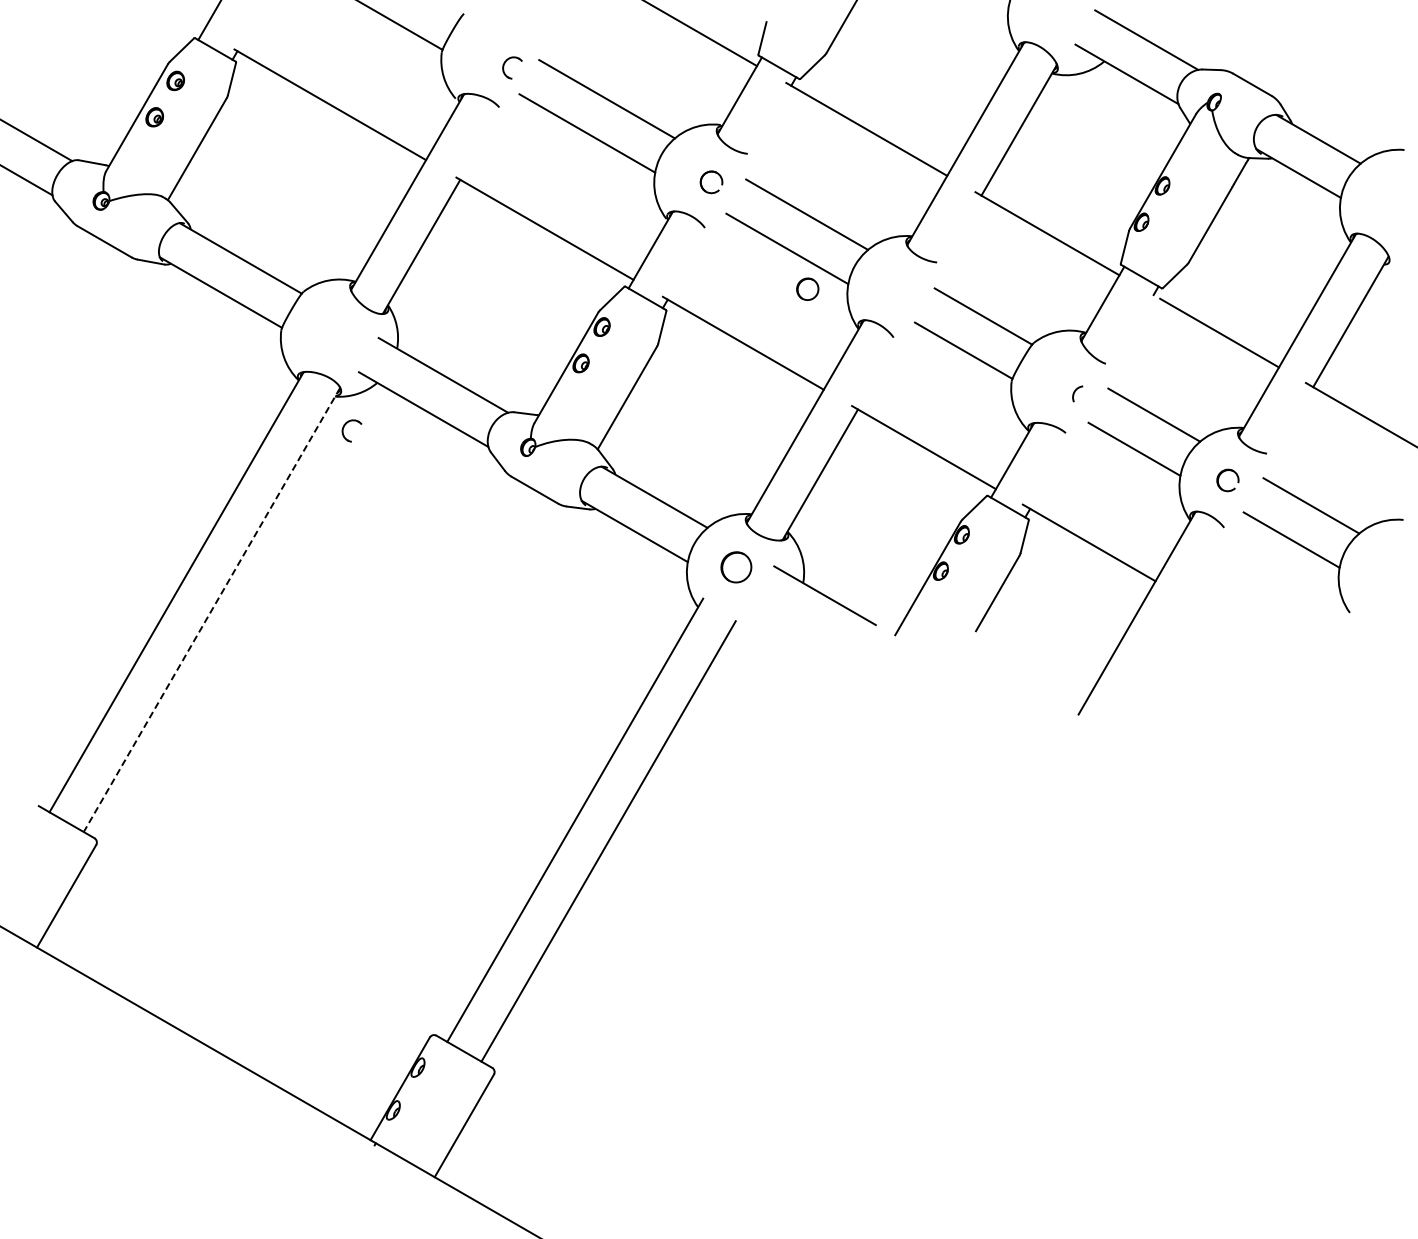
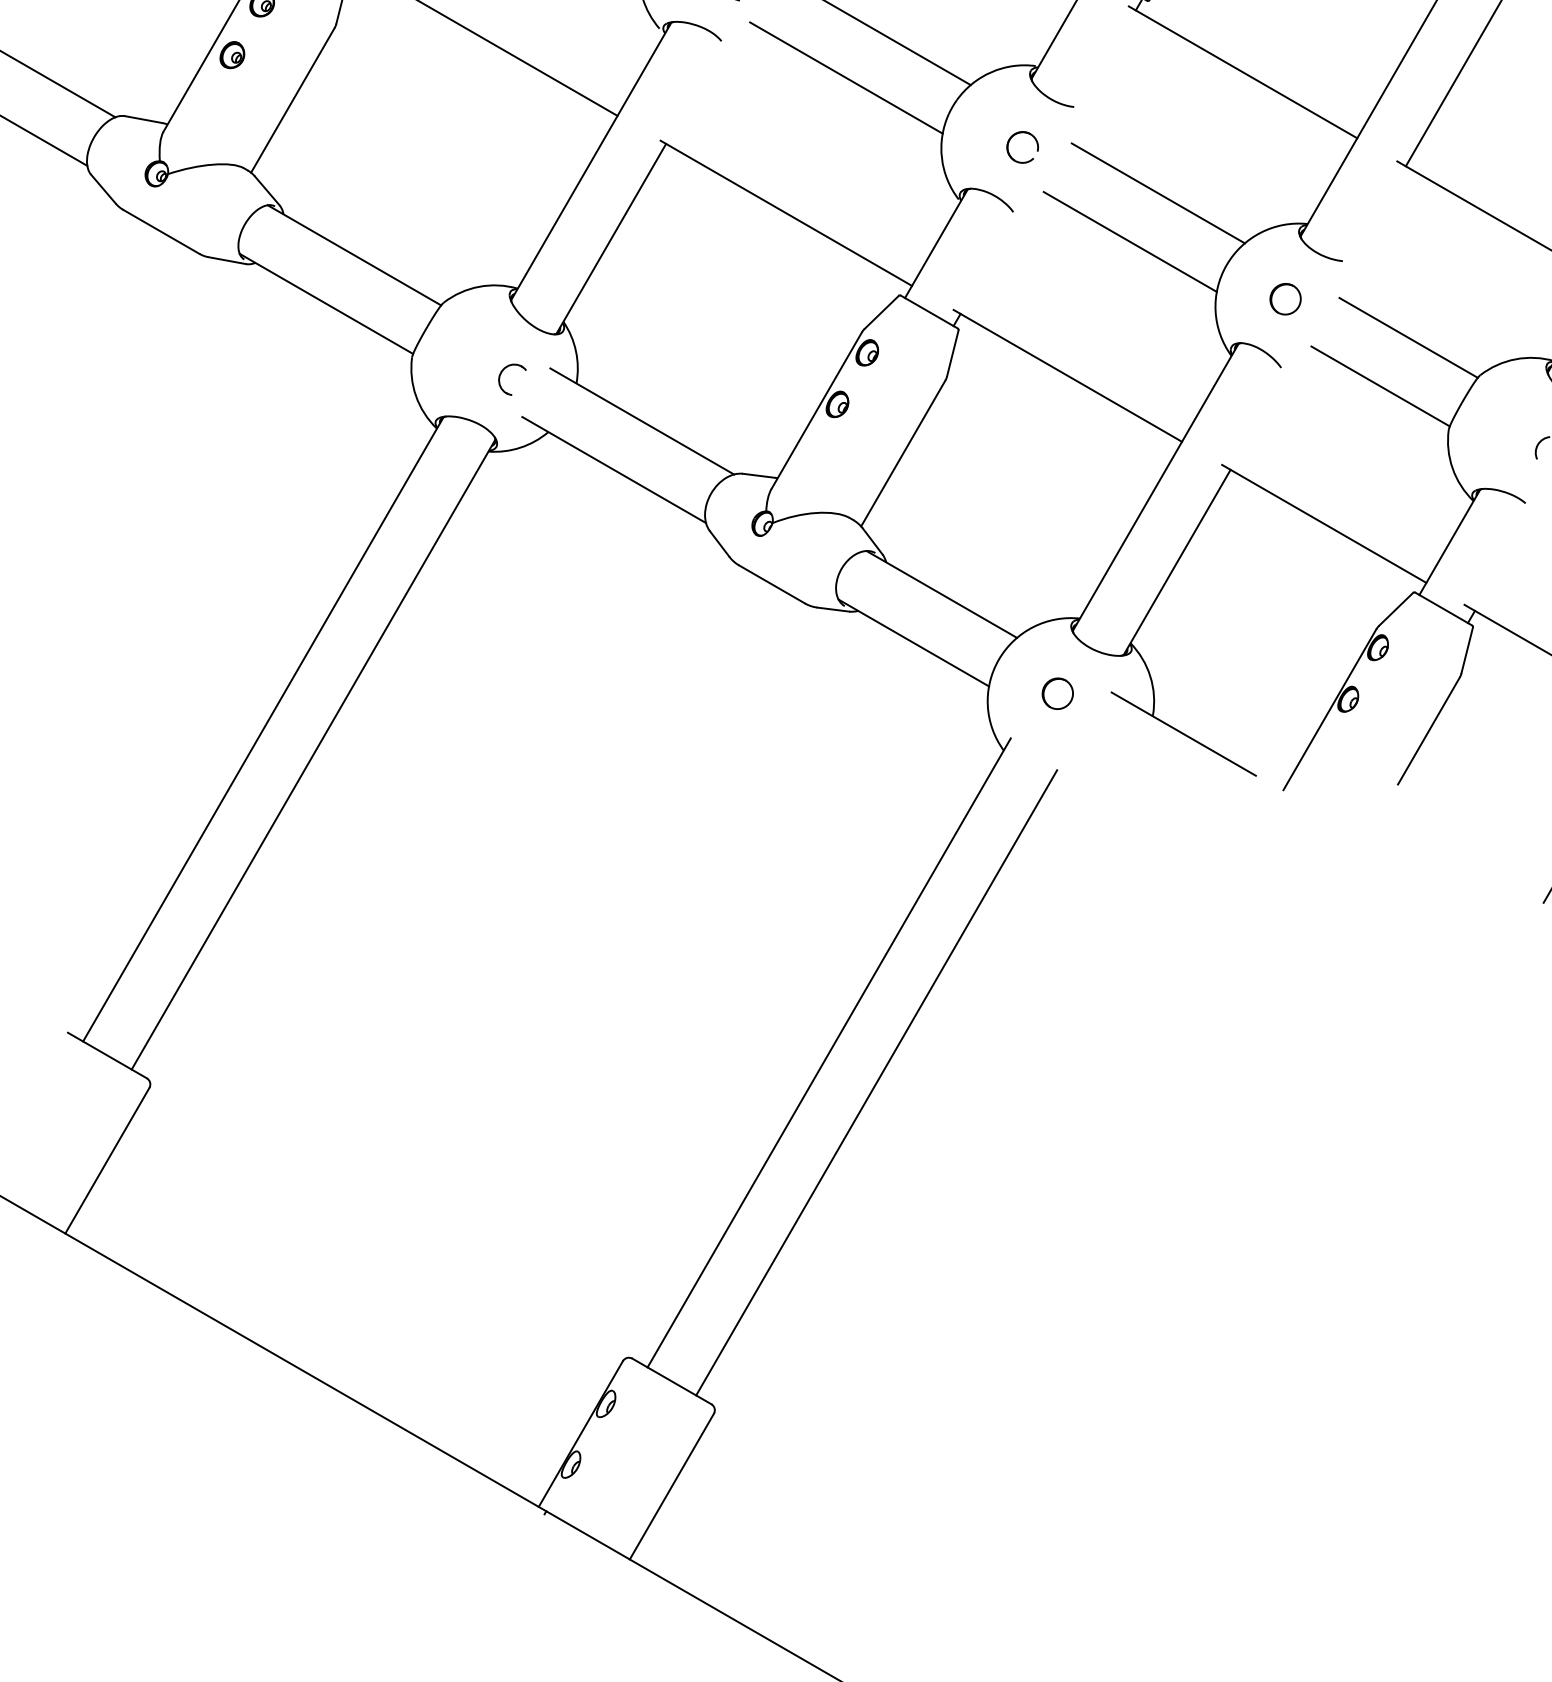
part: (807, 288) -> (1285, 298), moved
part: (344, 427) -> (501, 374), moved
part: (735, 566) -> (1056, 692), size x0.71
line: (211, 610) -> (312, 755), dashed -> solid

